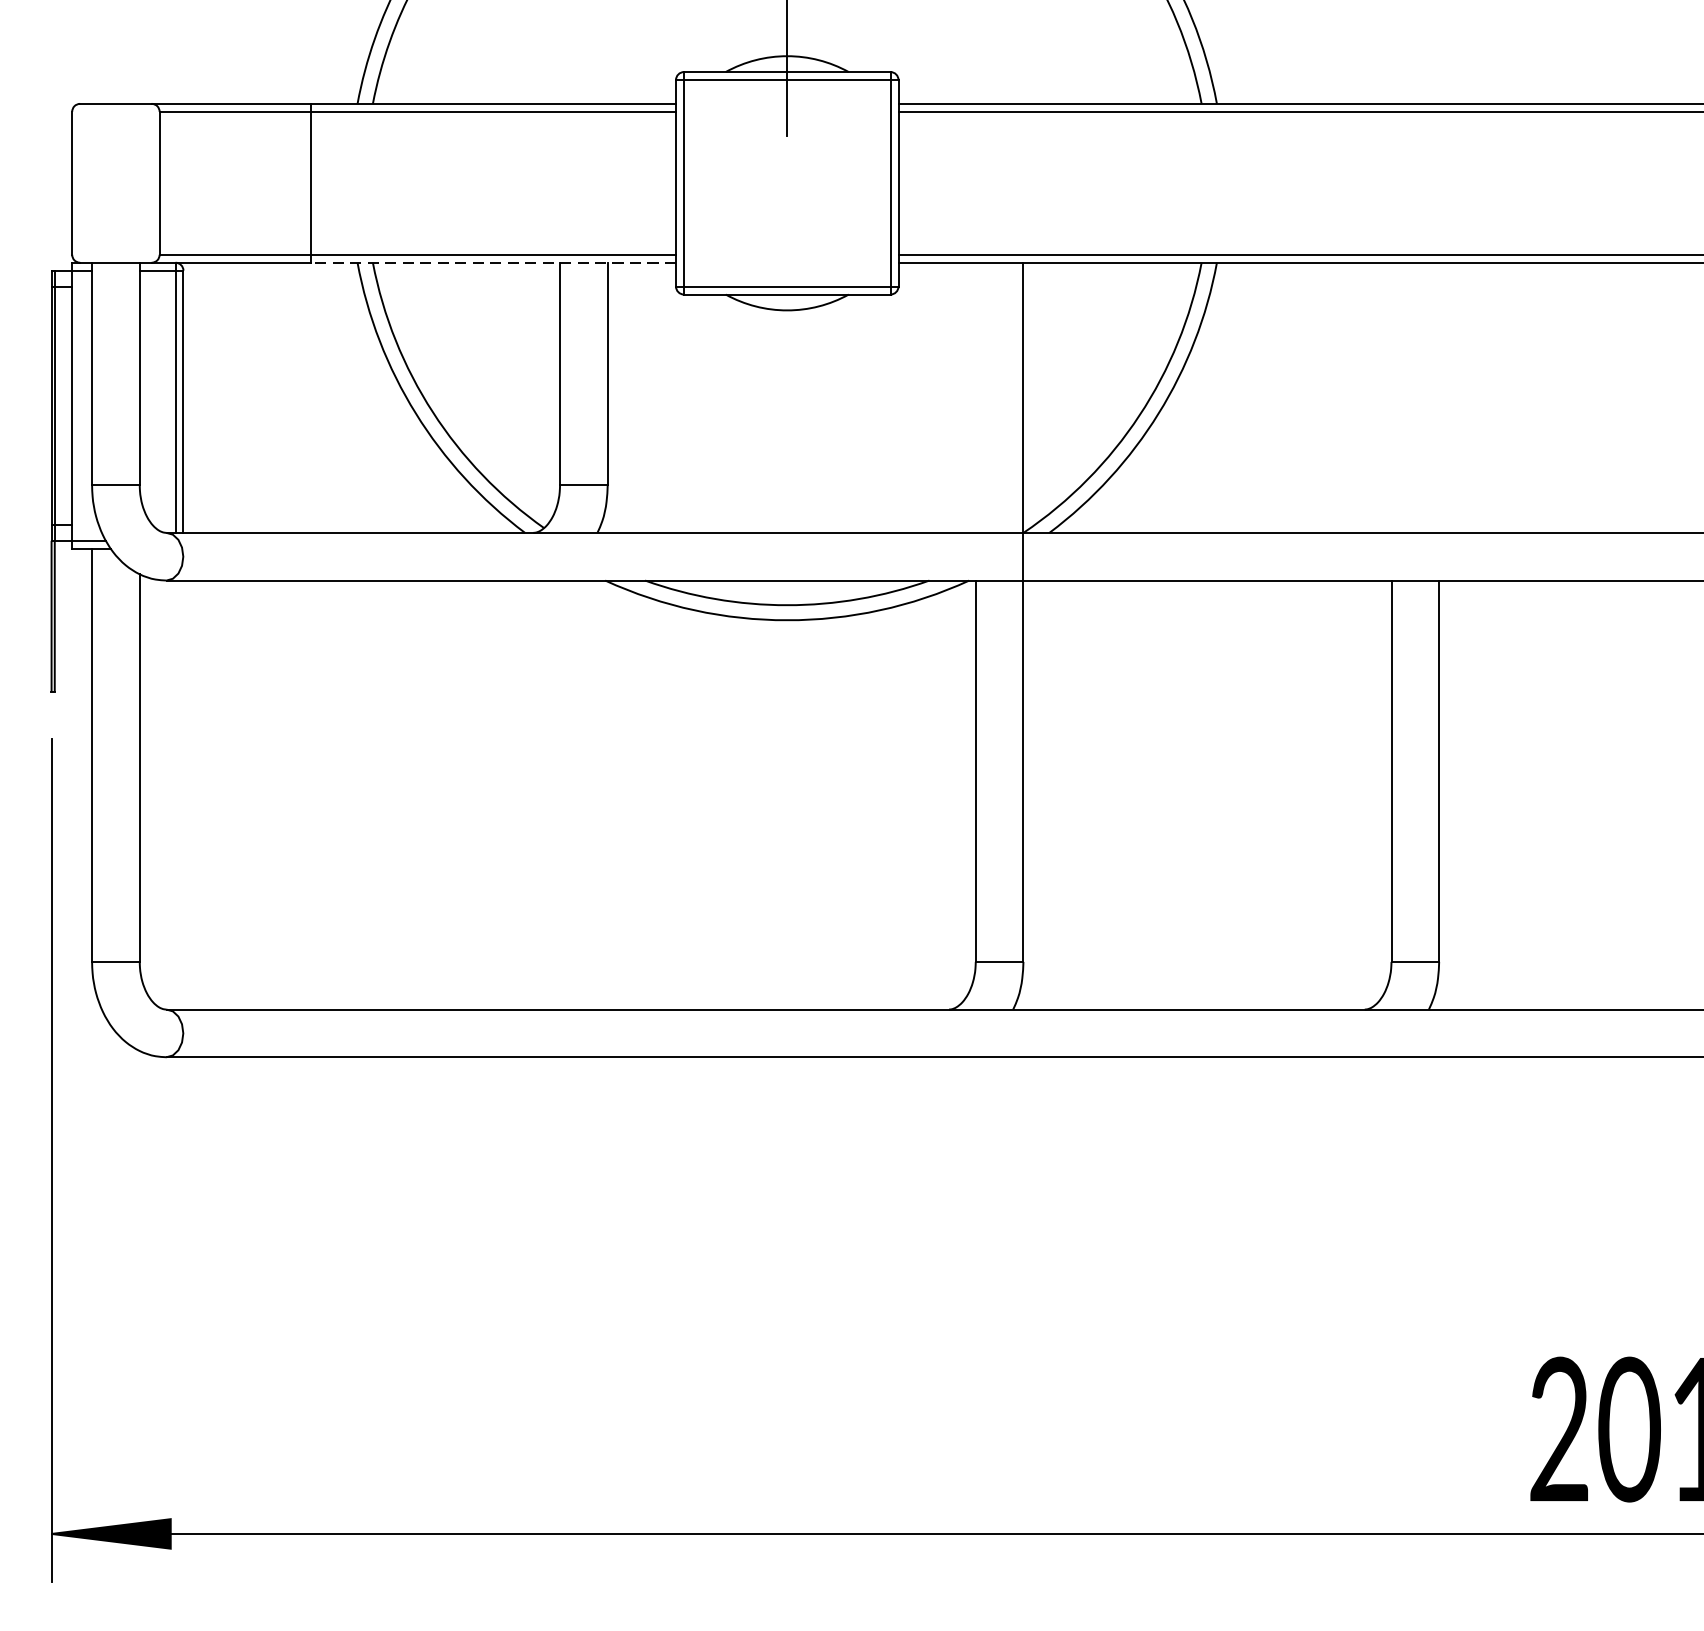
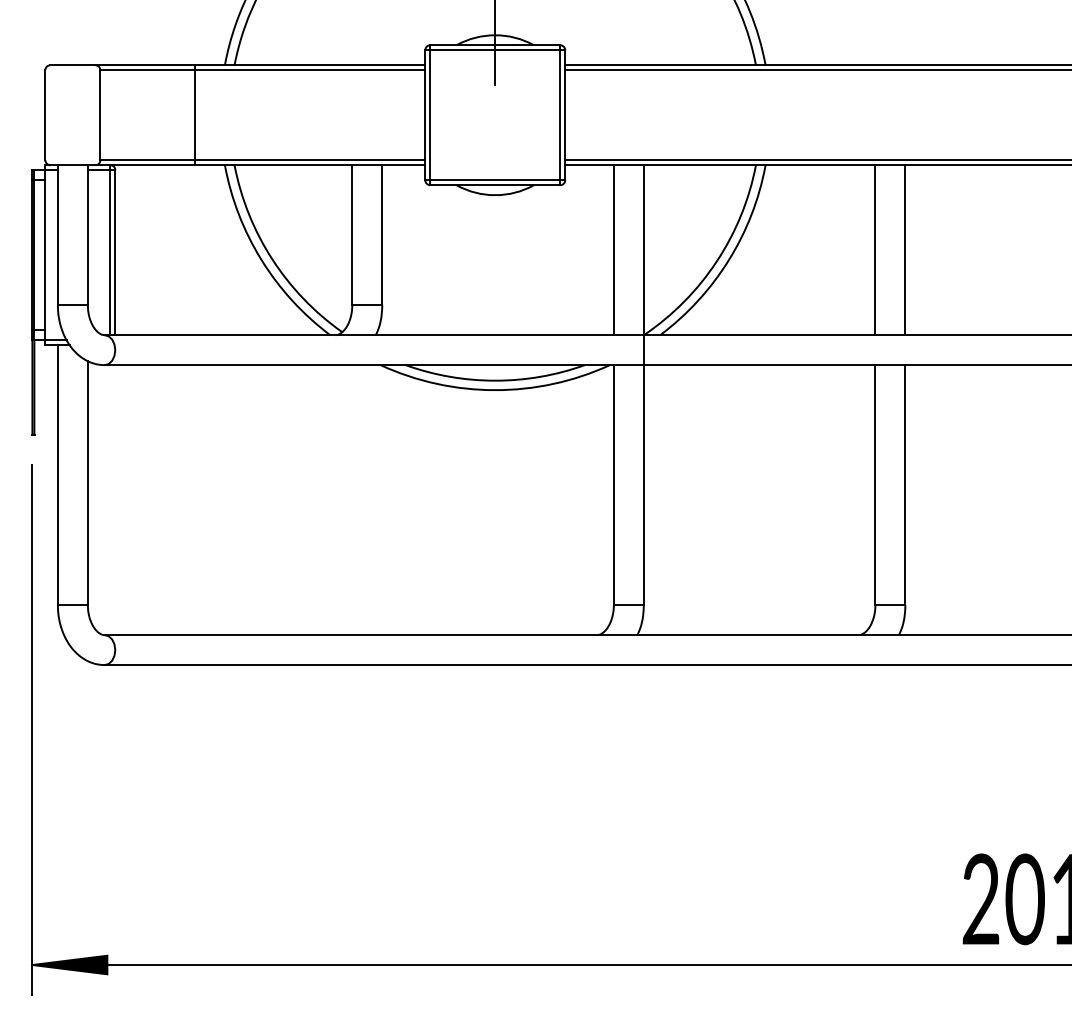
line: (493, 263) -> (310, 165), dashed -> solid
line: (975, 398) -> (613, 250), added
line: (1391, 398) -> (875, 250), added
line: (1439, 398) -> (905, 250), added

